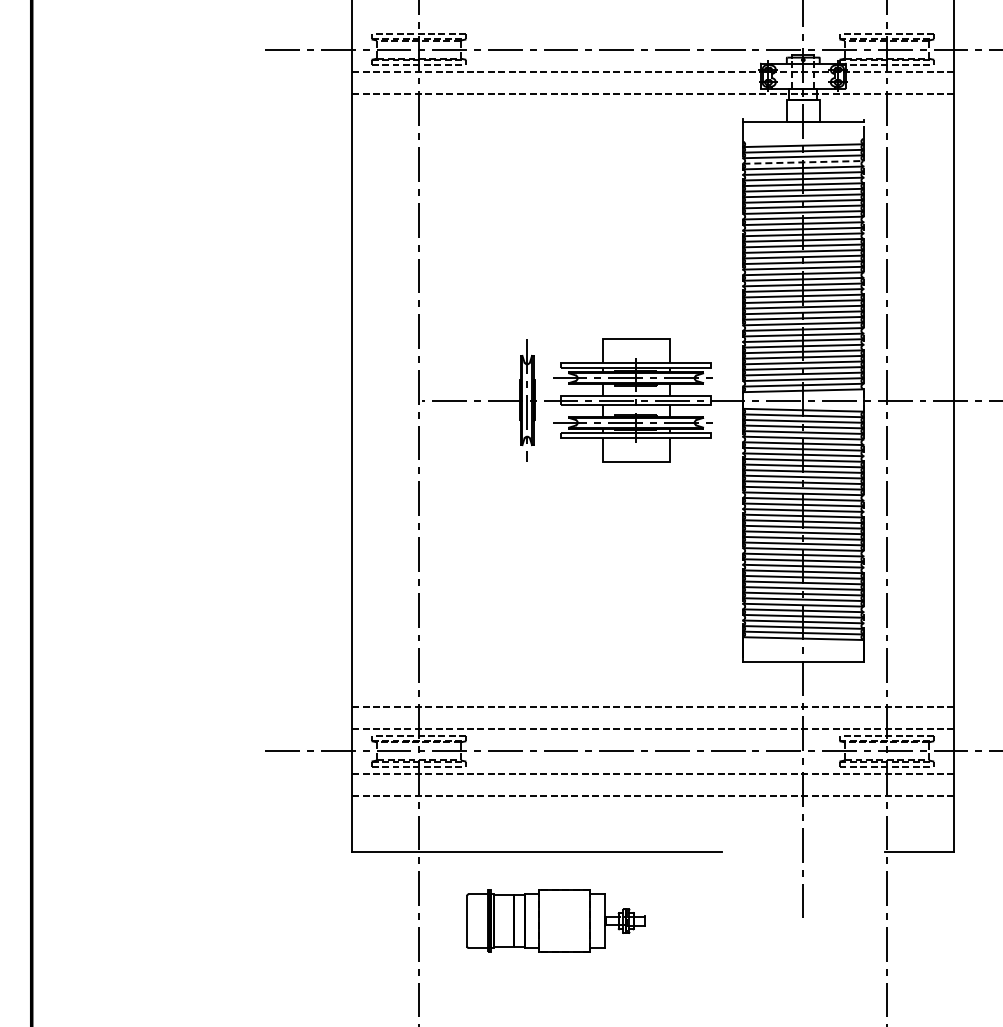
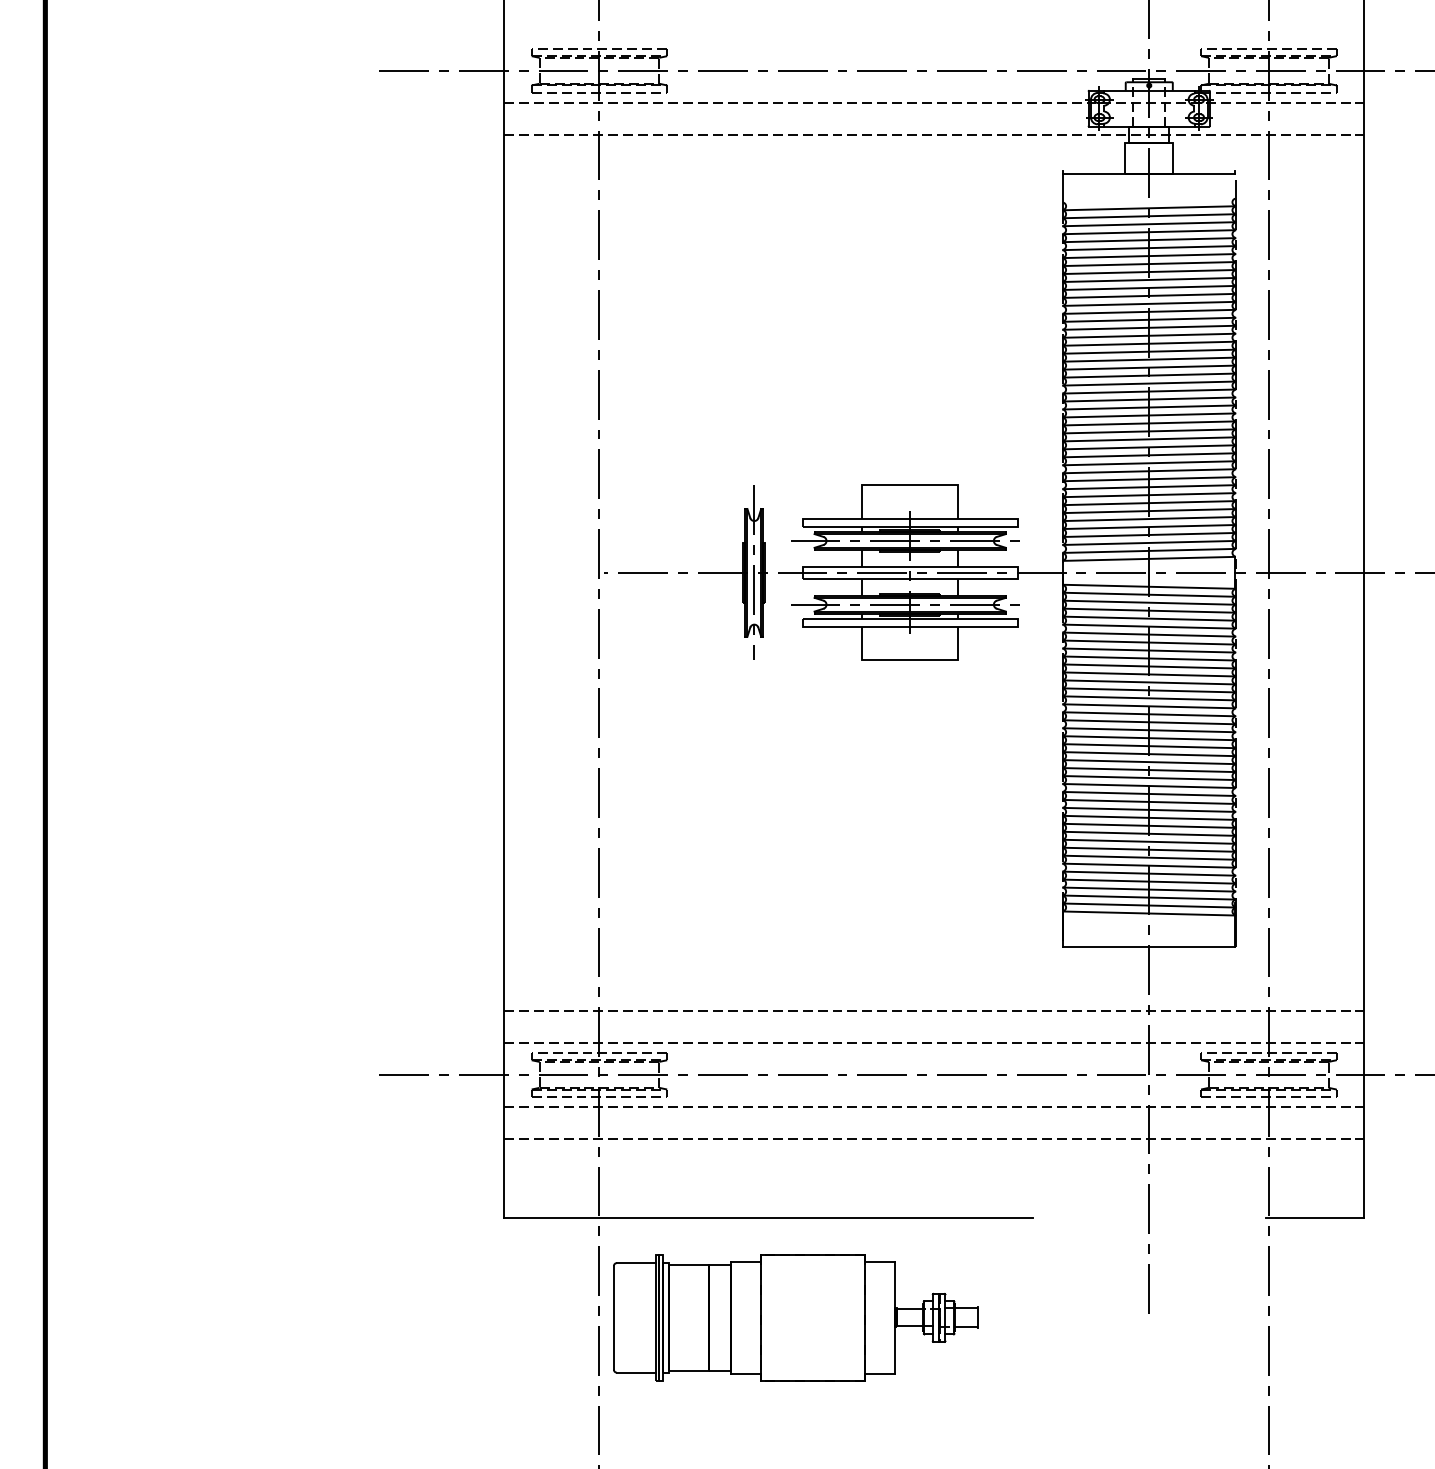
line: (803, 162) -> (1149, 232), dashed -> solid
part: (555, 920) -> (794, 1316), size x1.43

